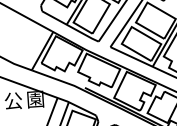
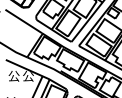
text: (35, 99) -> (28, 76), 園 -> 公

